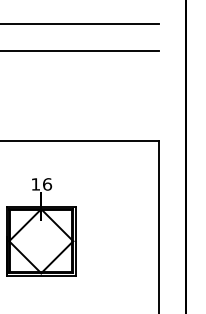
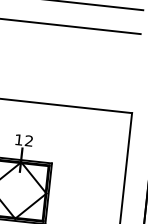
text: (47, 184) -> (29, 141), 16 -> 12

